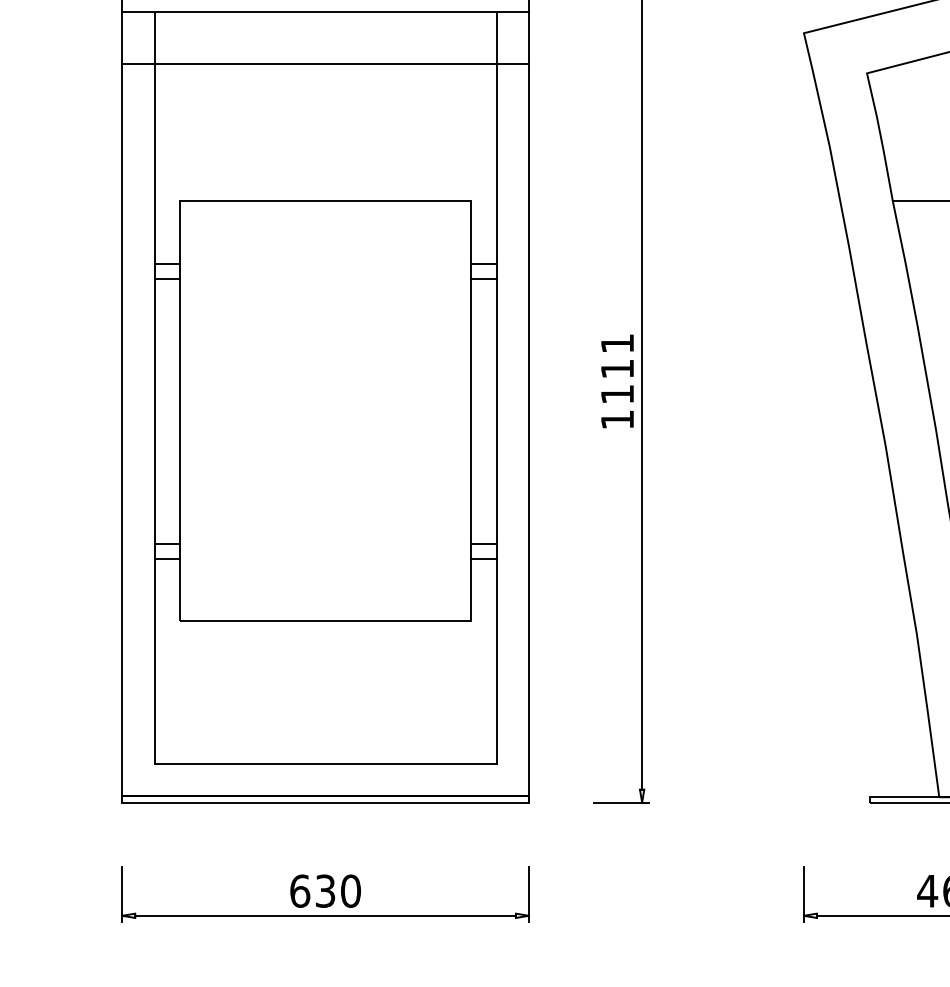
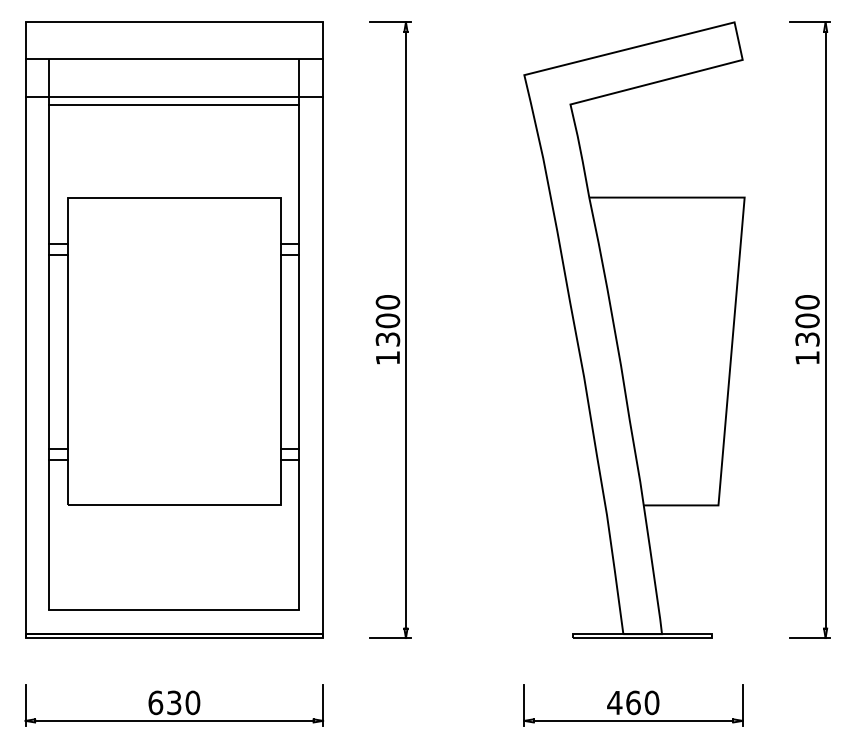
line: (325, 73) -> (174, 104), added
text: (616, 368) -> (387, 320), 1111 -> 1300

